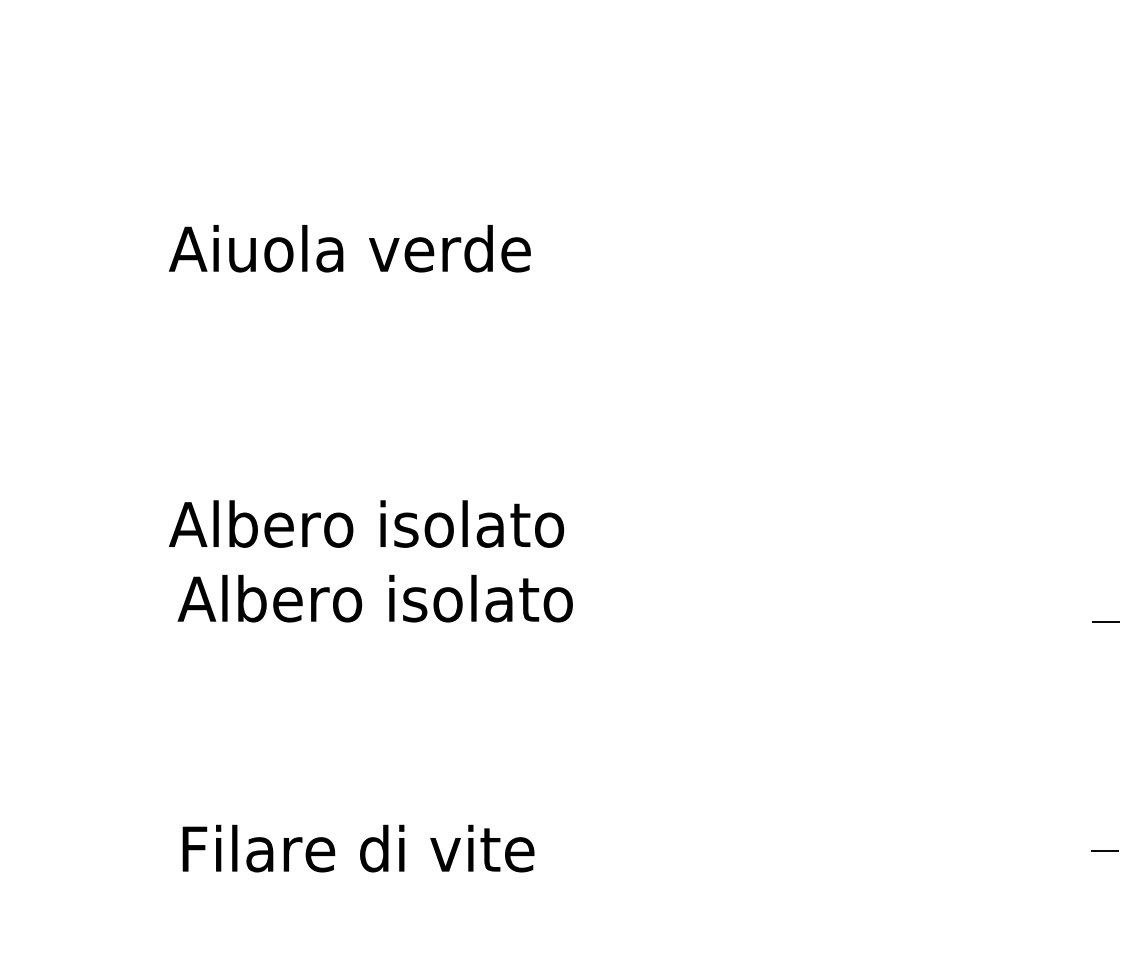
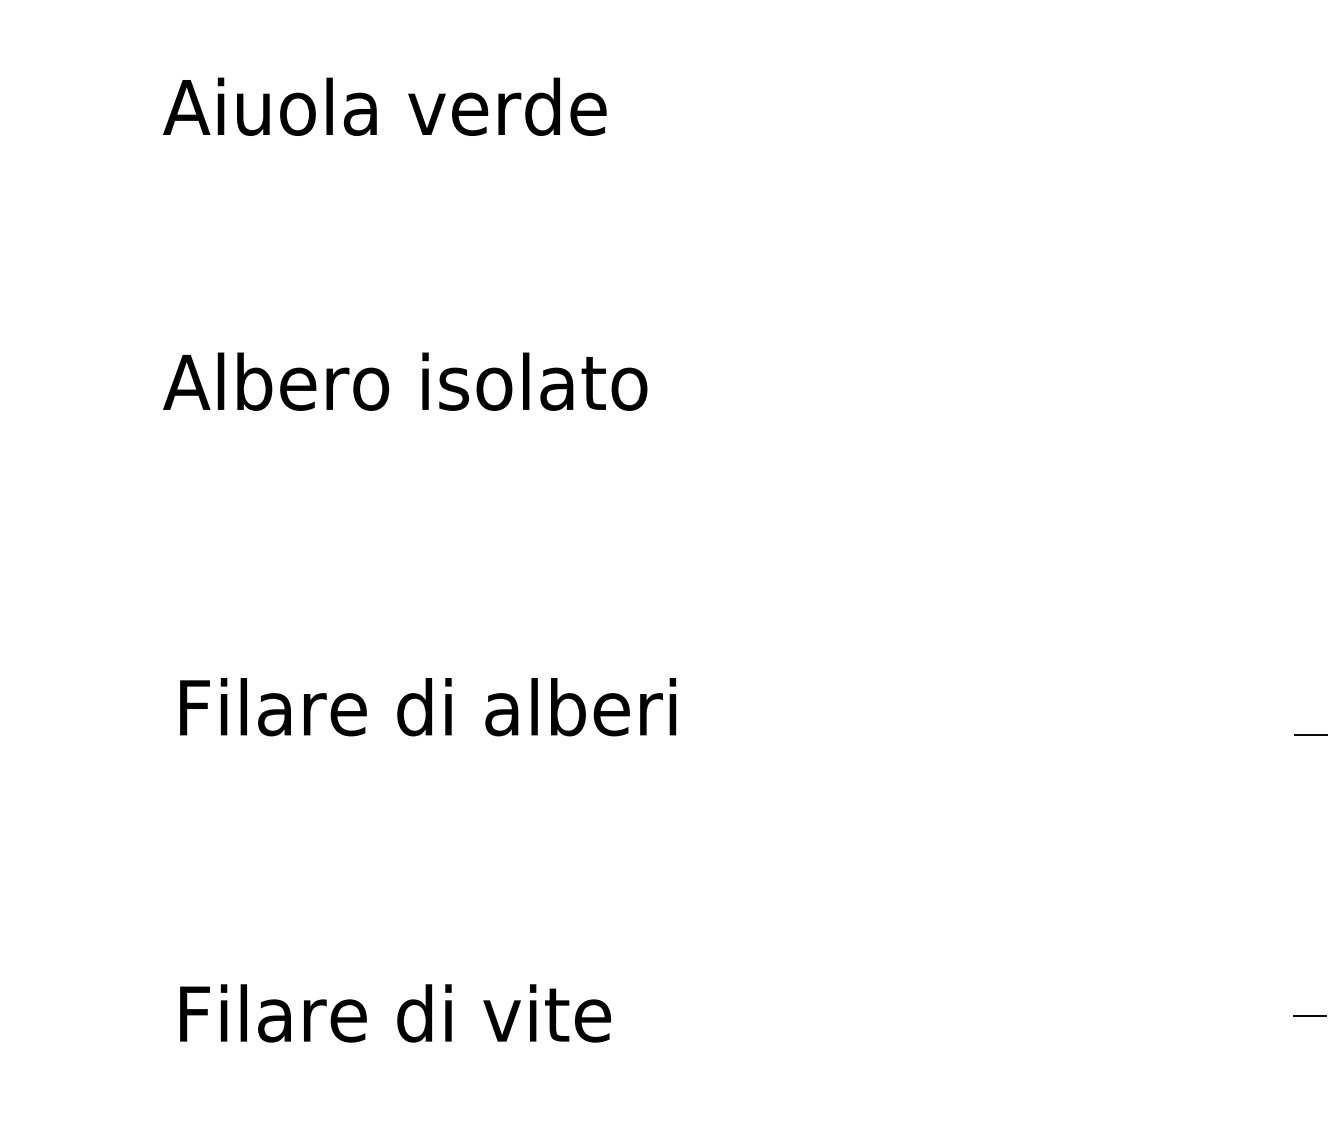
text: (349, 248) -> (384, 106), moved
text: (366, 523) -> (405, 381), moved
text: (382, 598) -> (424, 706), Albero isolato -> Filare di alberi

